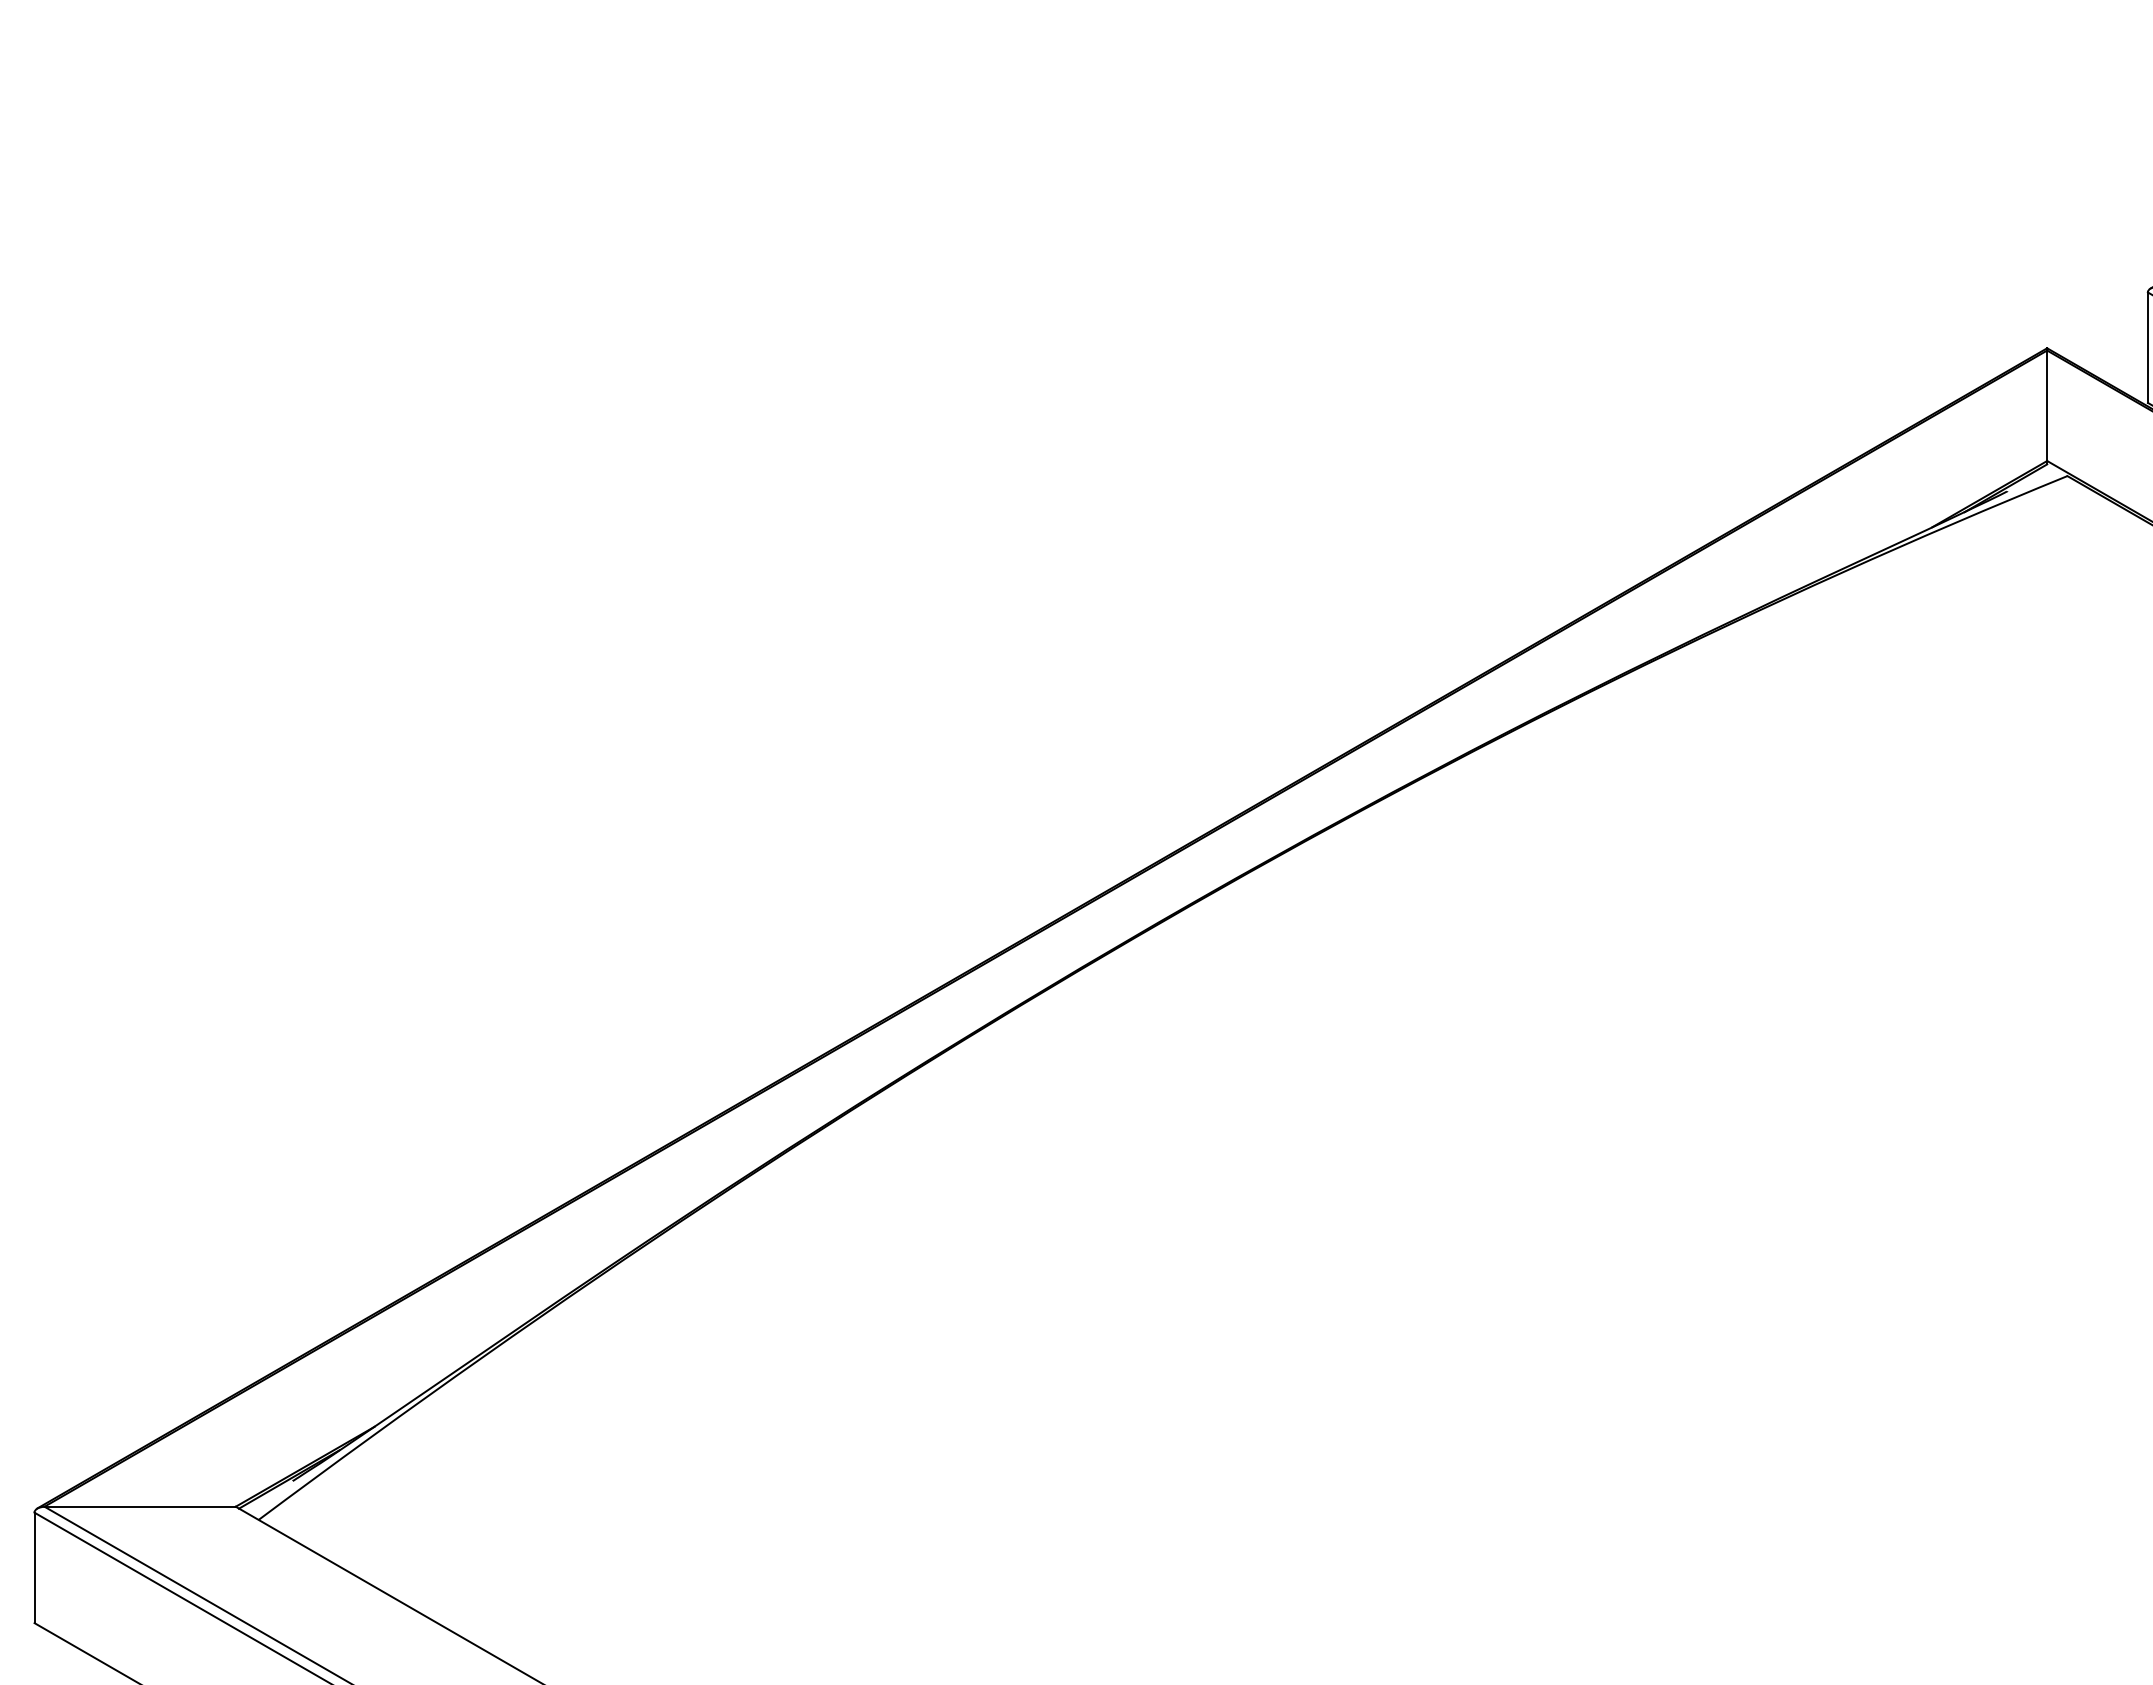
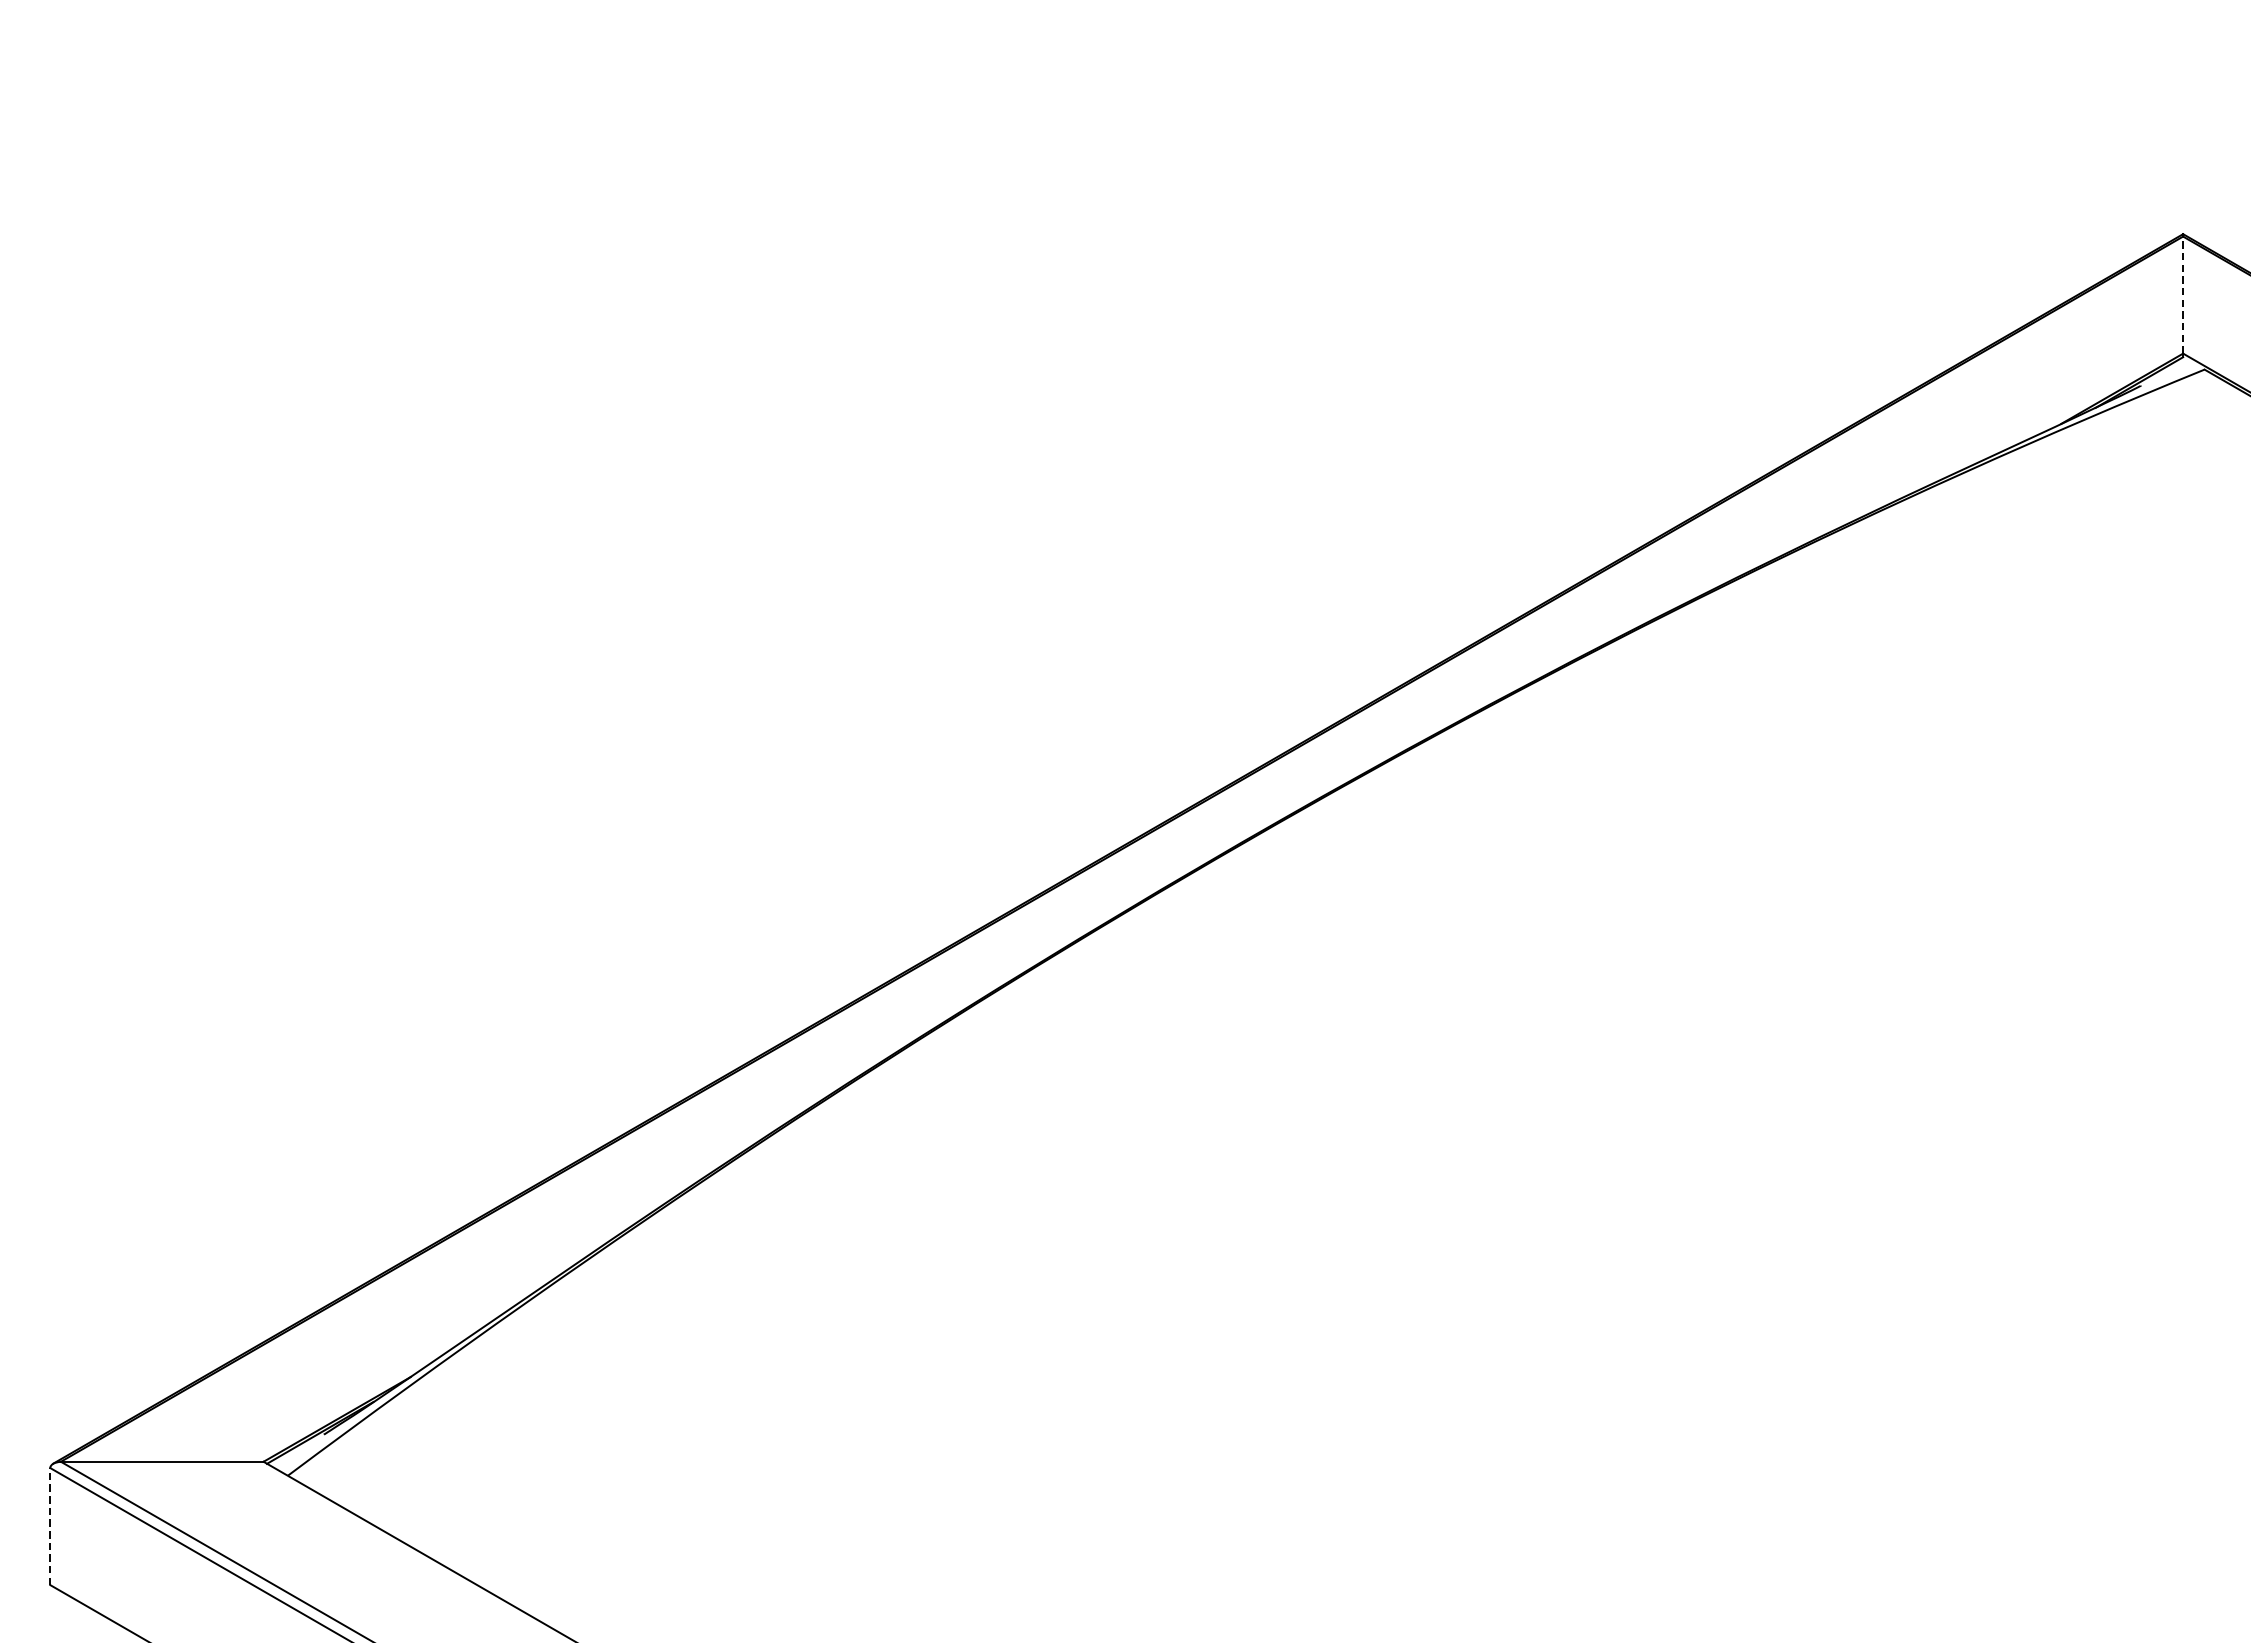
line: (2047, 405) -> (2183, 294), solid -> dashed
line: (34, 1567) -> (50, 1526), solid -> dashed

